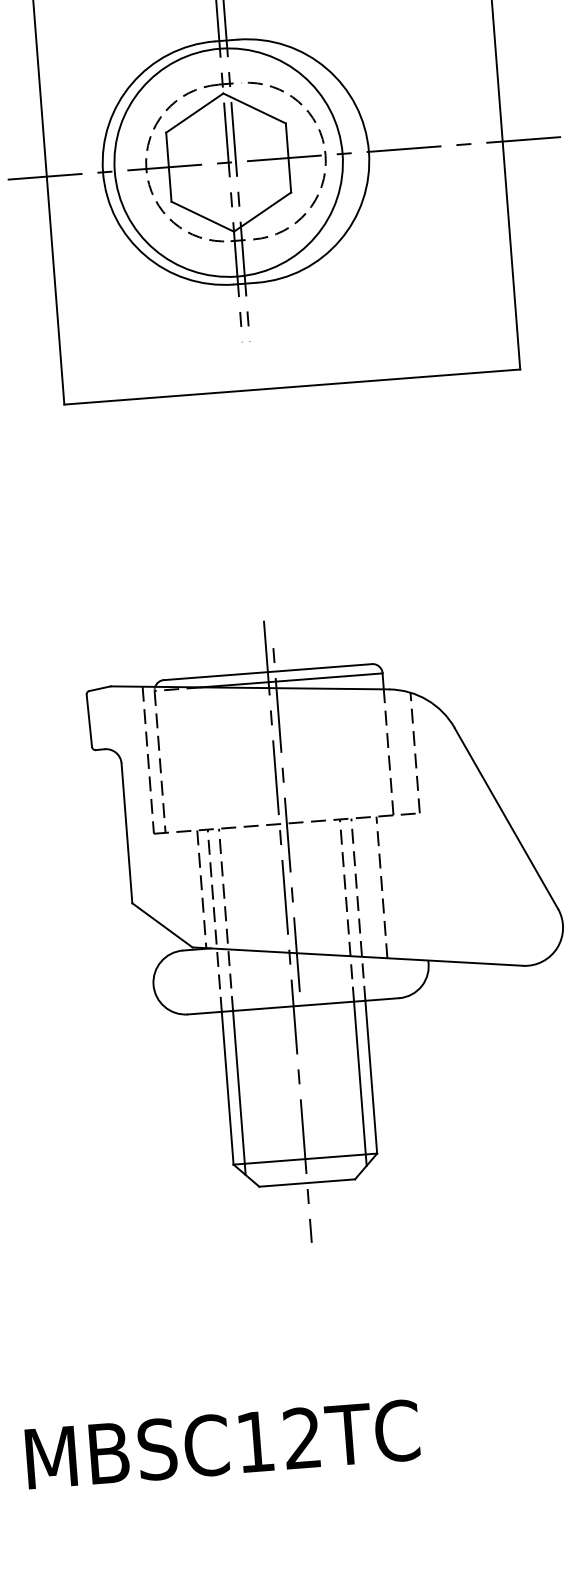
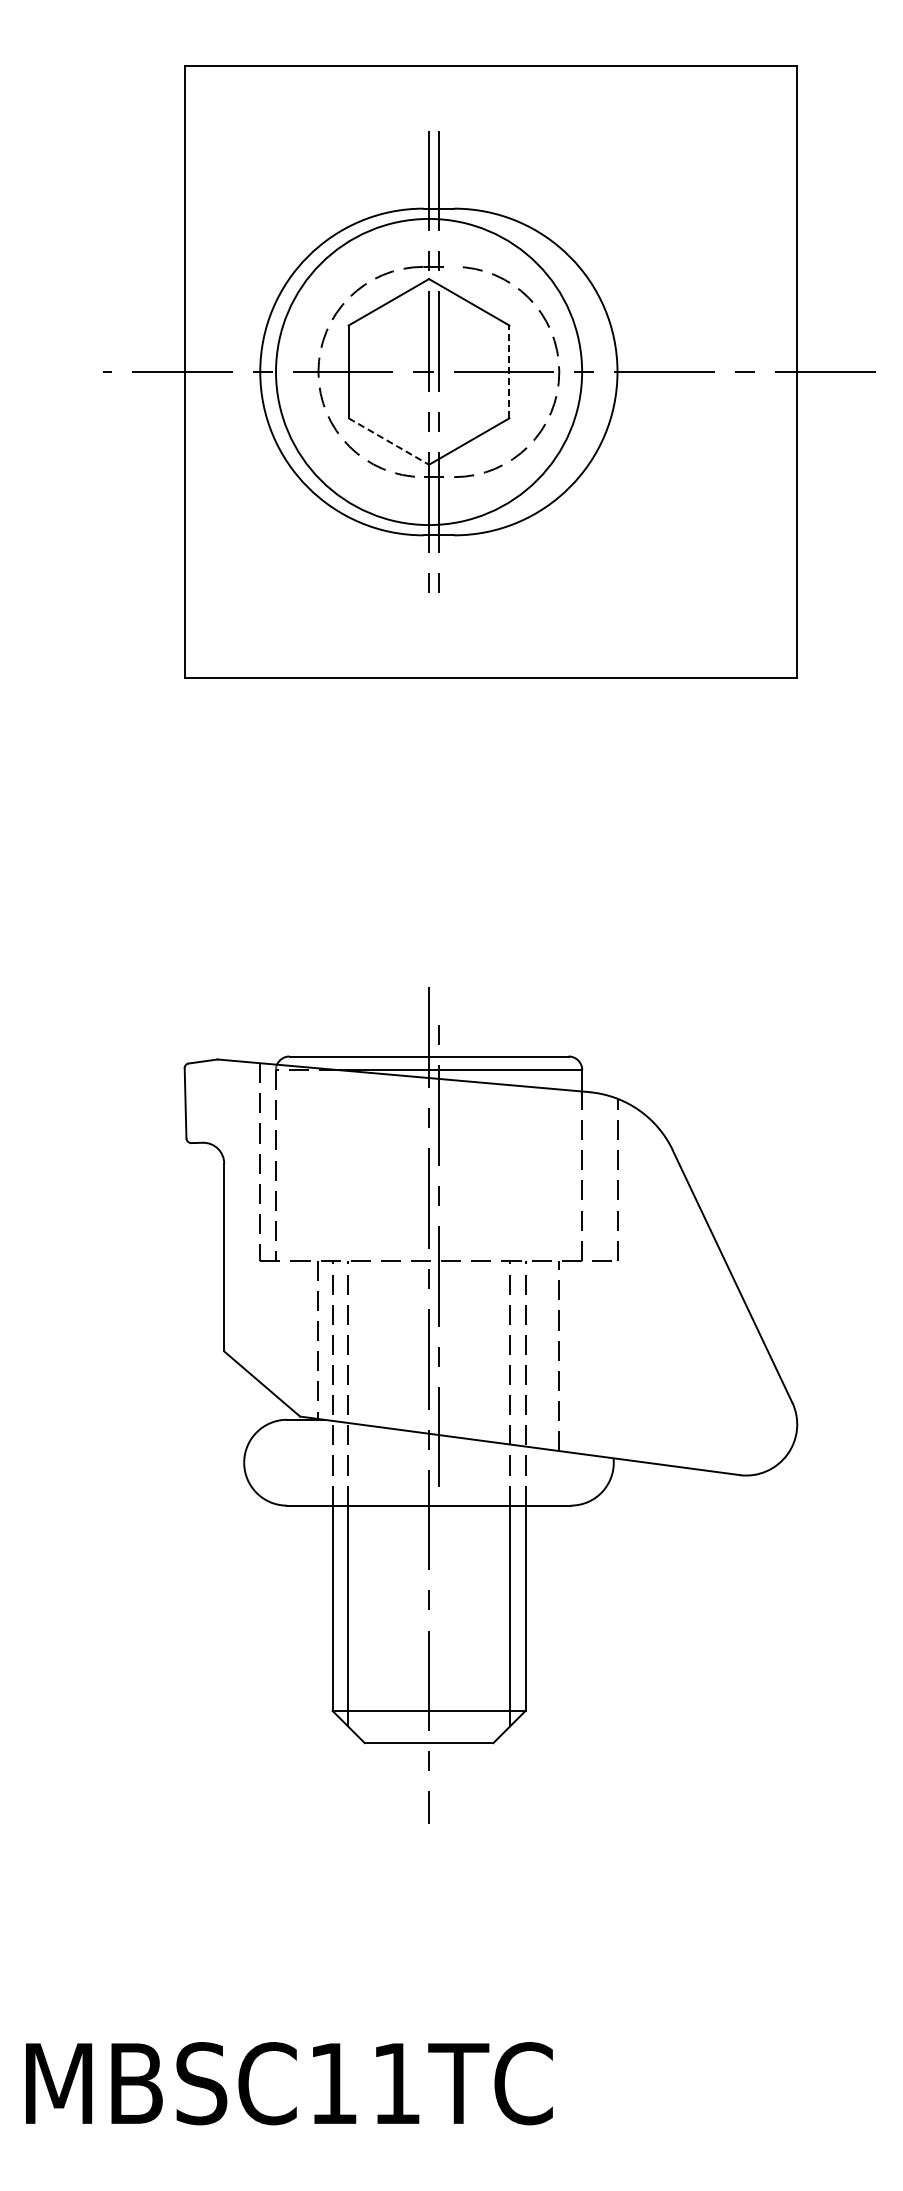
line: (288, 157) -> (509, 371), solid -> dashed
line: (203, 216) -> (389, 441), solid -> dashed
text: (301, 1437) -> (395, 2082), MBSC12TC -> MBSC11TC

